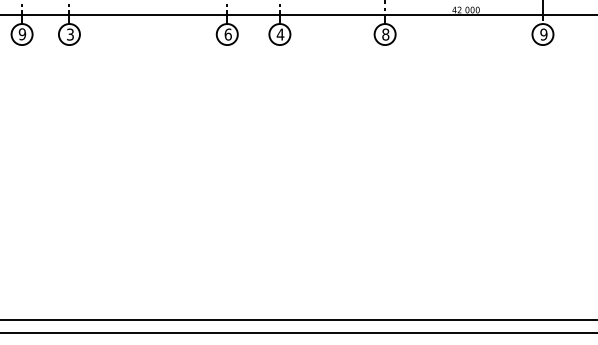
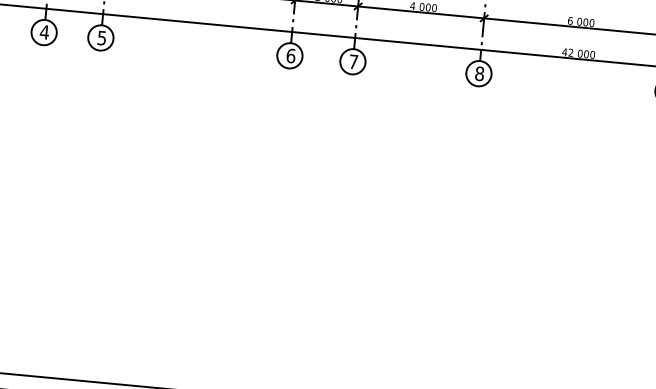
text: (70, 33) -> (102, 36), 3 -> 5
text: (22, 34) -> (44, 32), 9 -> 4
text: (280, 34) -> (353, 61), 4 -> 7

